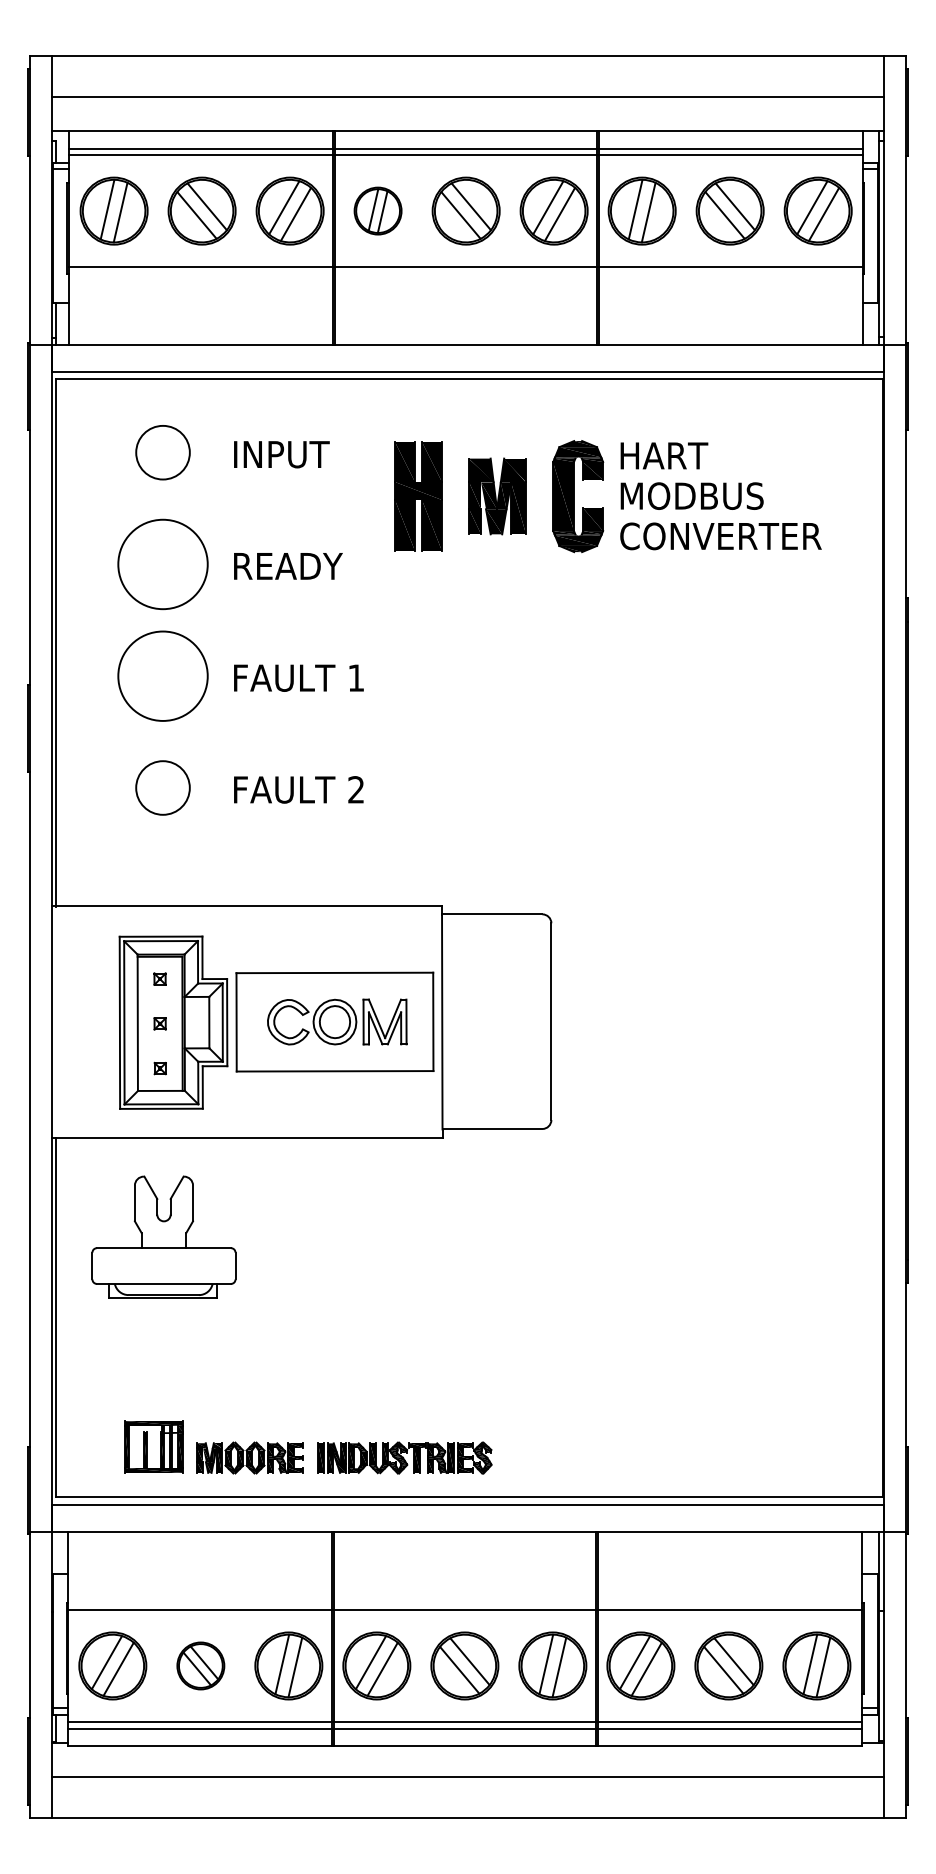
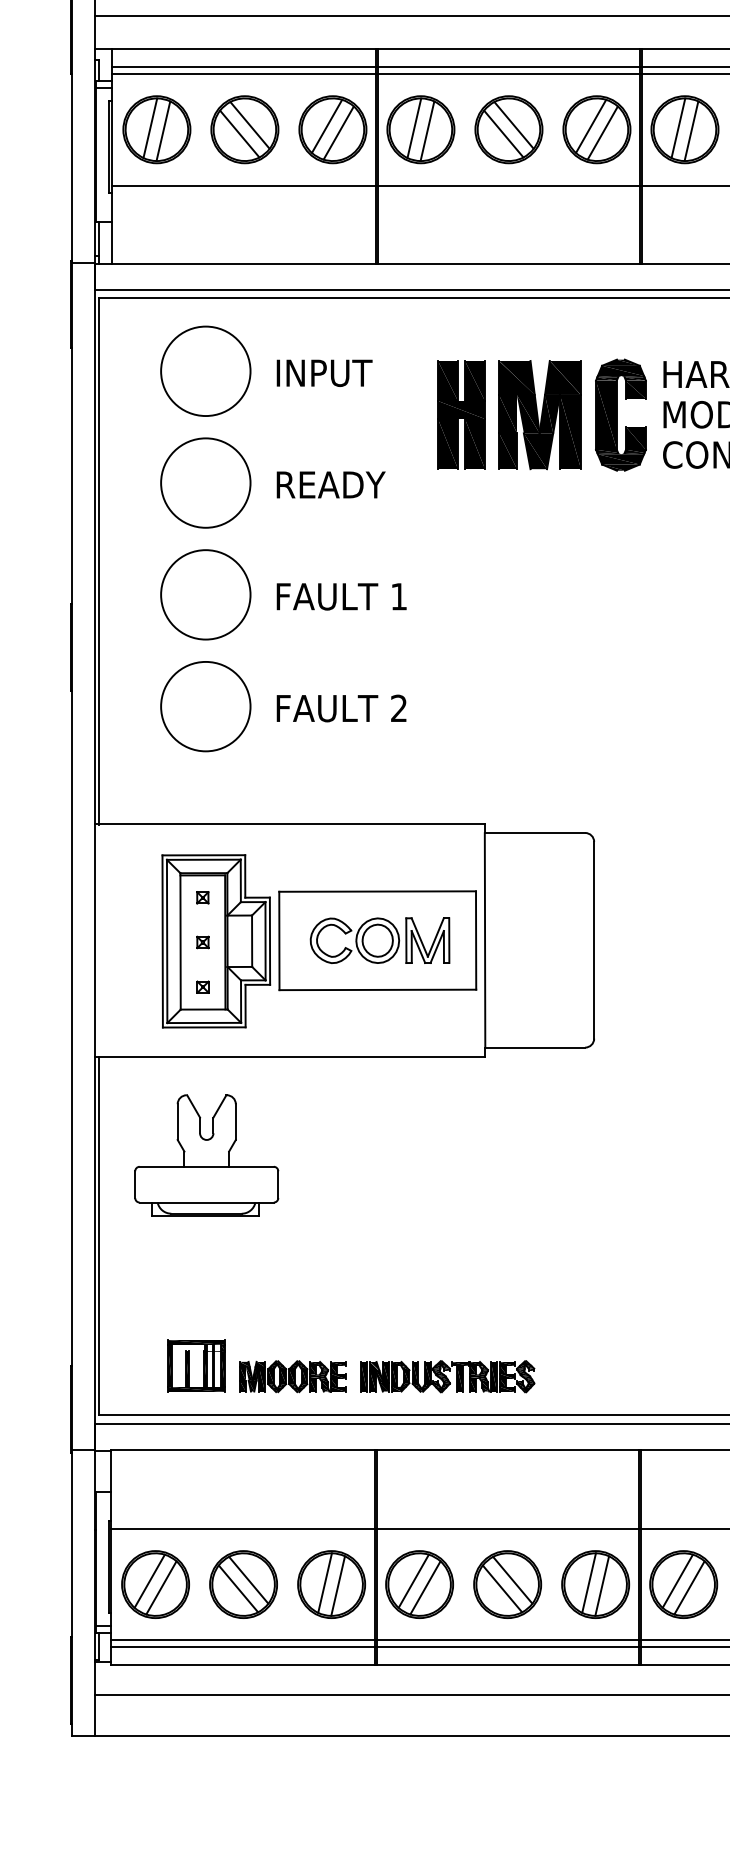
part: (377, 210) -> (420, 129), size x1.43
circle: (162, 452) -> (205, 371), size x1.67
part: (497, 496) -> (540, 415), size x1.43
circle: (162, 787) -> (205, 706), size x1.67
part: (200, 1665) -> (243, 1584), size x1.43

